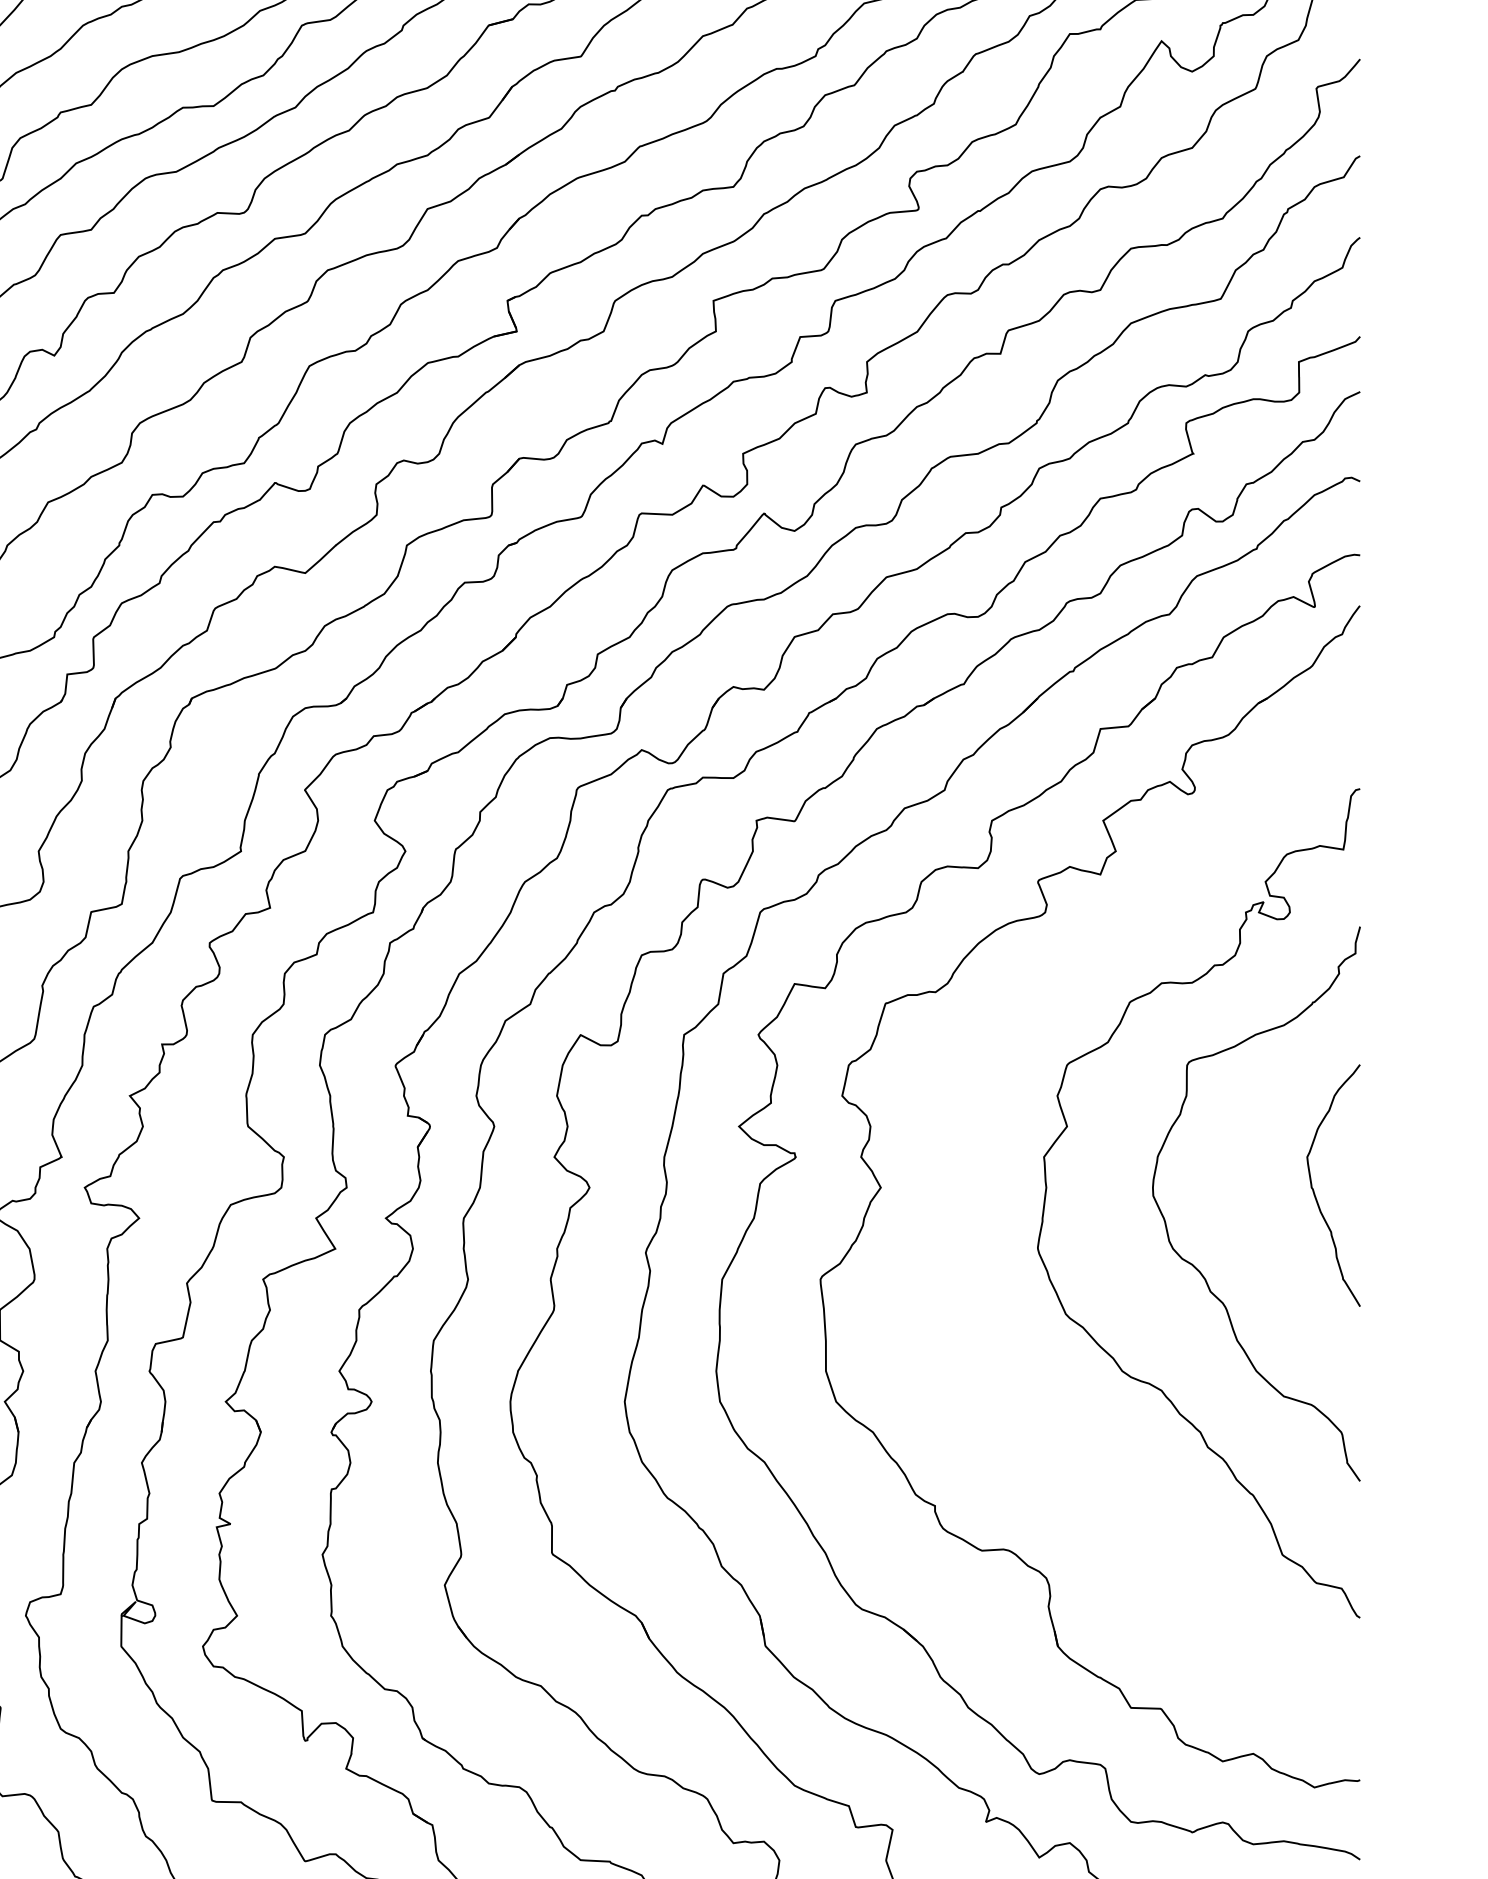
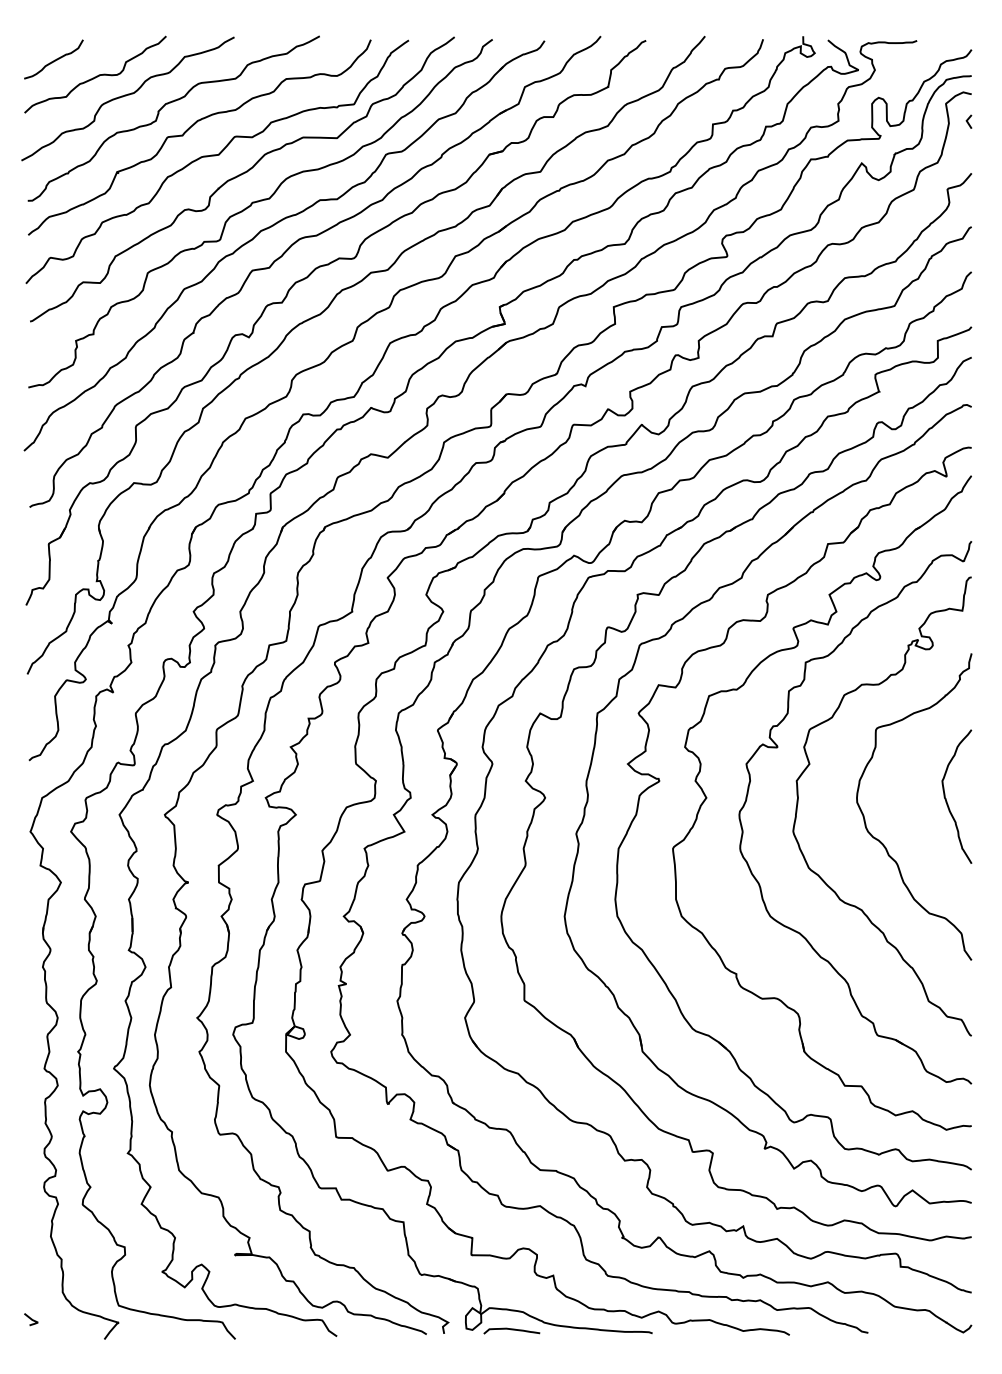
part: (1011, 1096) -> (778, 747), added

